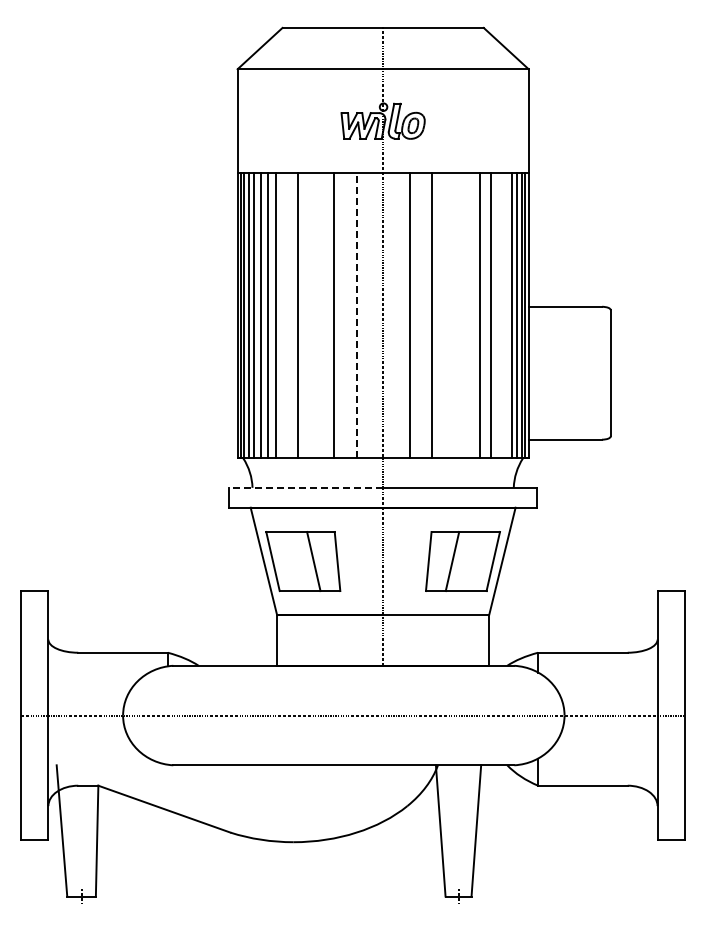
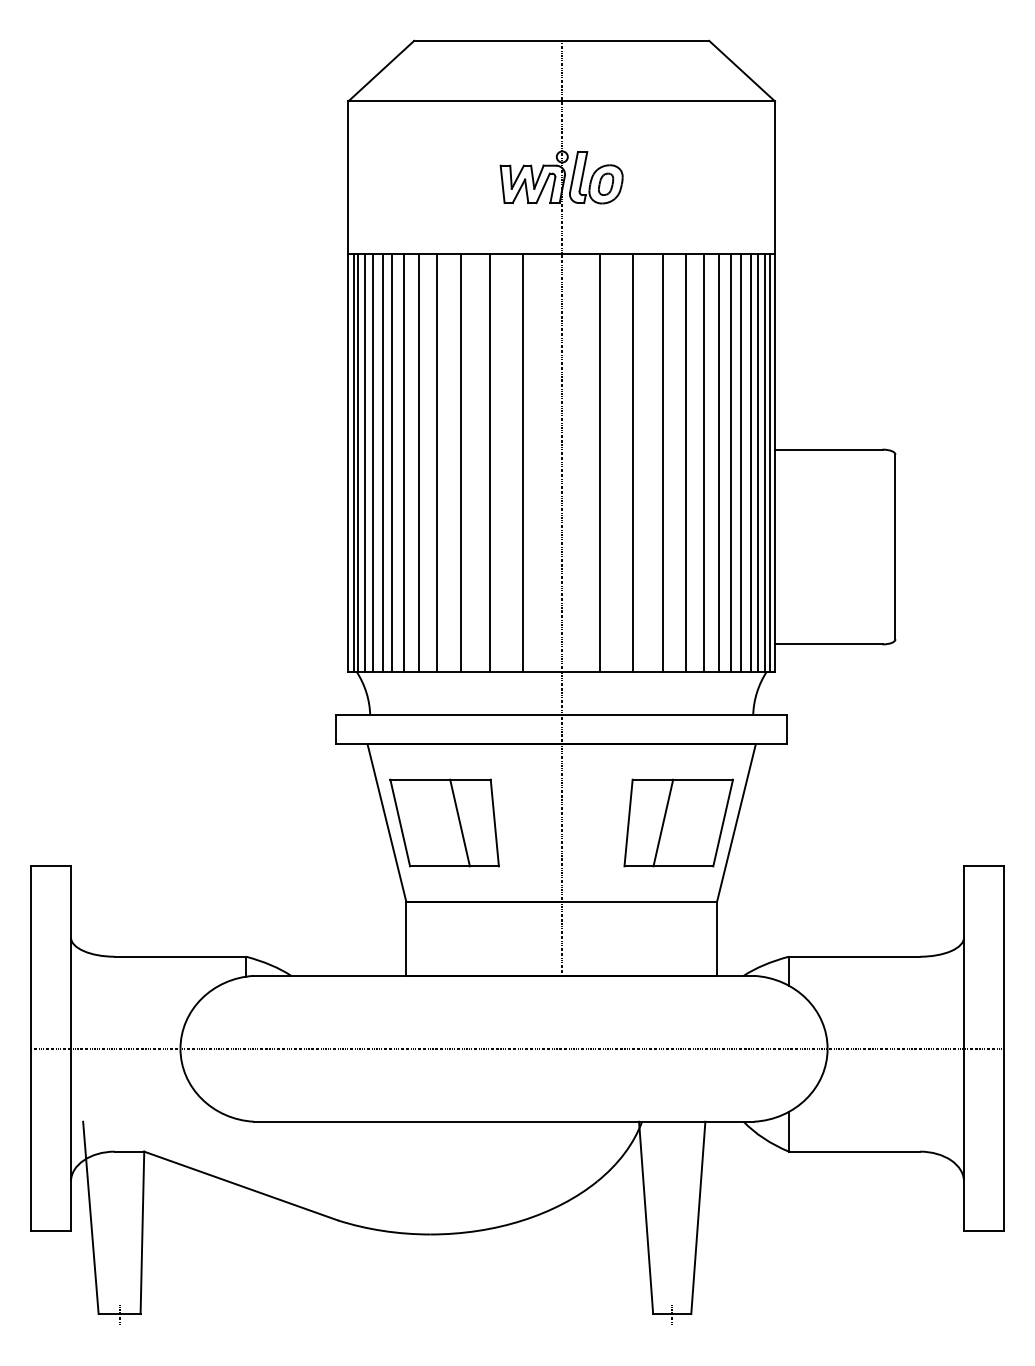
line: (285, 315) -> (418, 462), added
line: (314, 315) -> (461, 462), added
line: (356, 315) -> (522, 462), dashed -> solid
line: (451, 315) -> (661, 462), added
line: (468, 315) -> (686, 462), added
line: (498, 315) -> (730, 462), added
line: (505, 315) -> (741, 462), added
line: (306, 487) -> (449, 714), dashed -> solid

